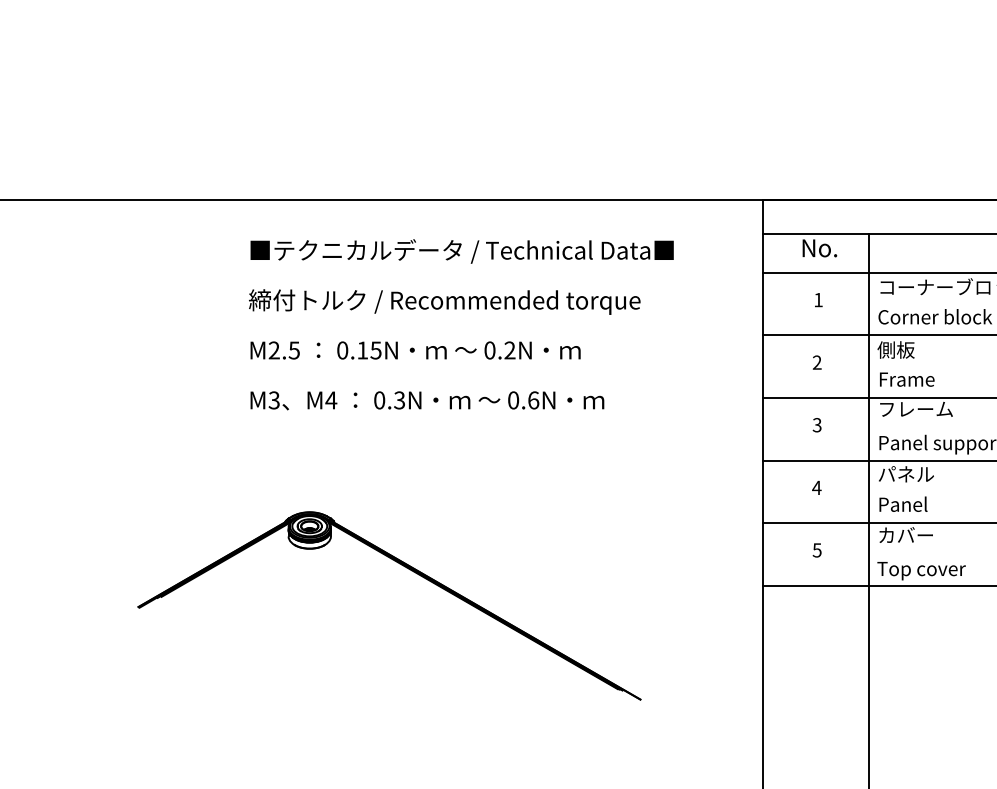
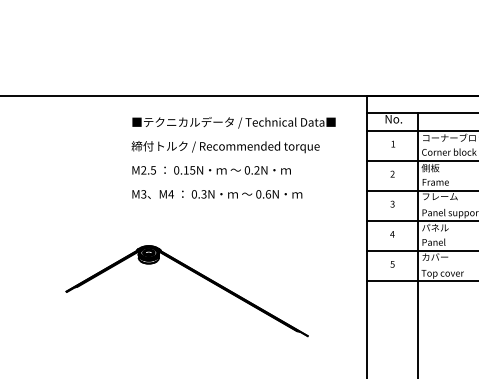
text: (461, 323) -> (233, 157), moved

